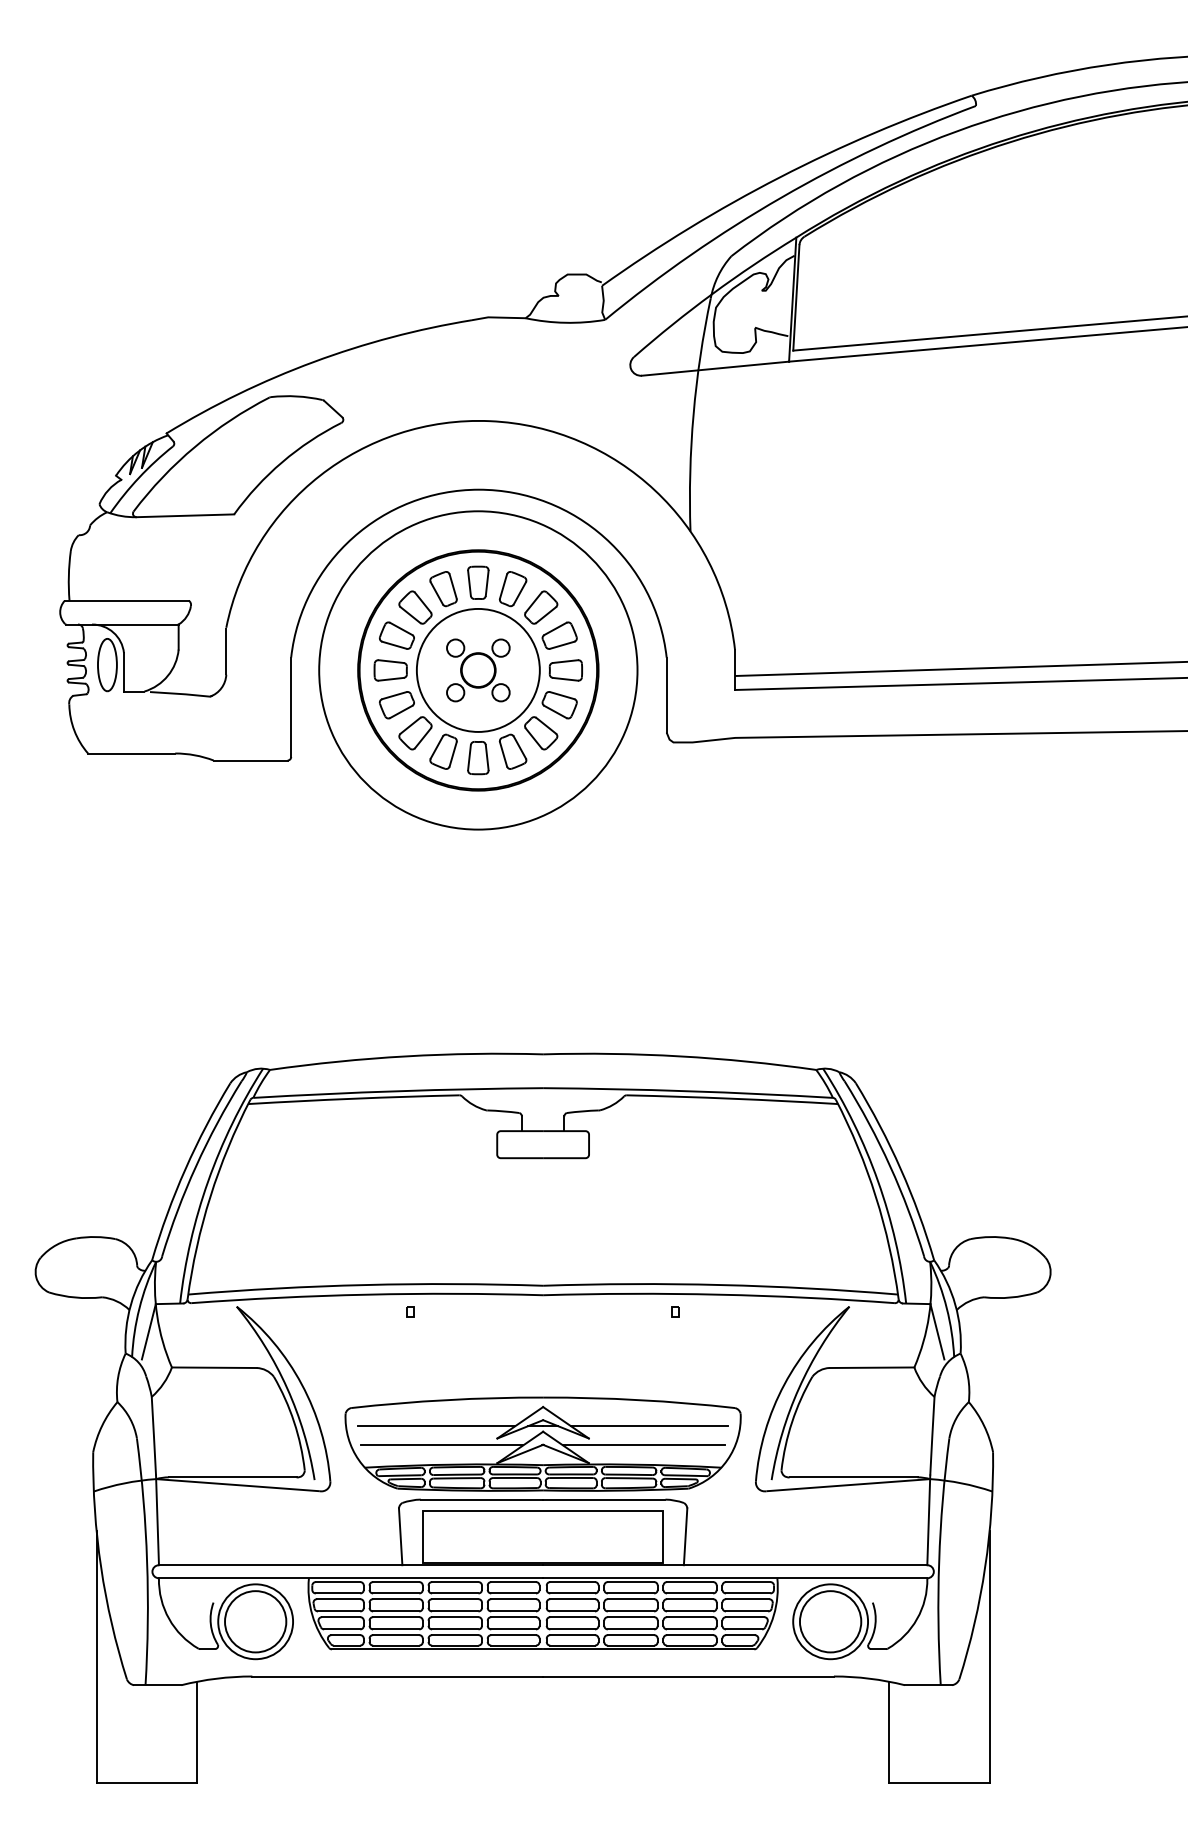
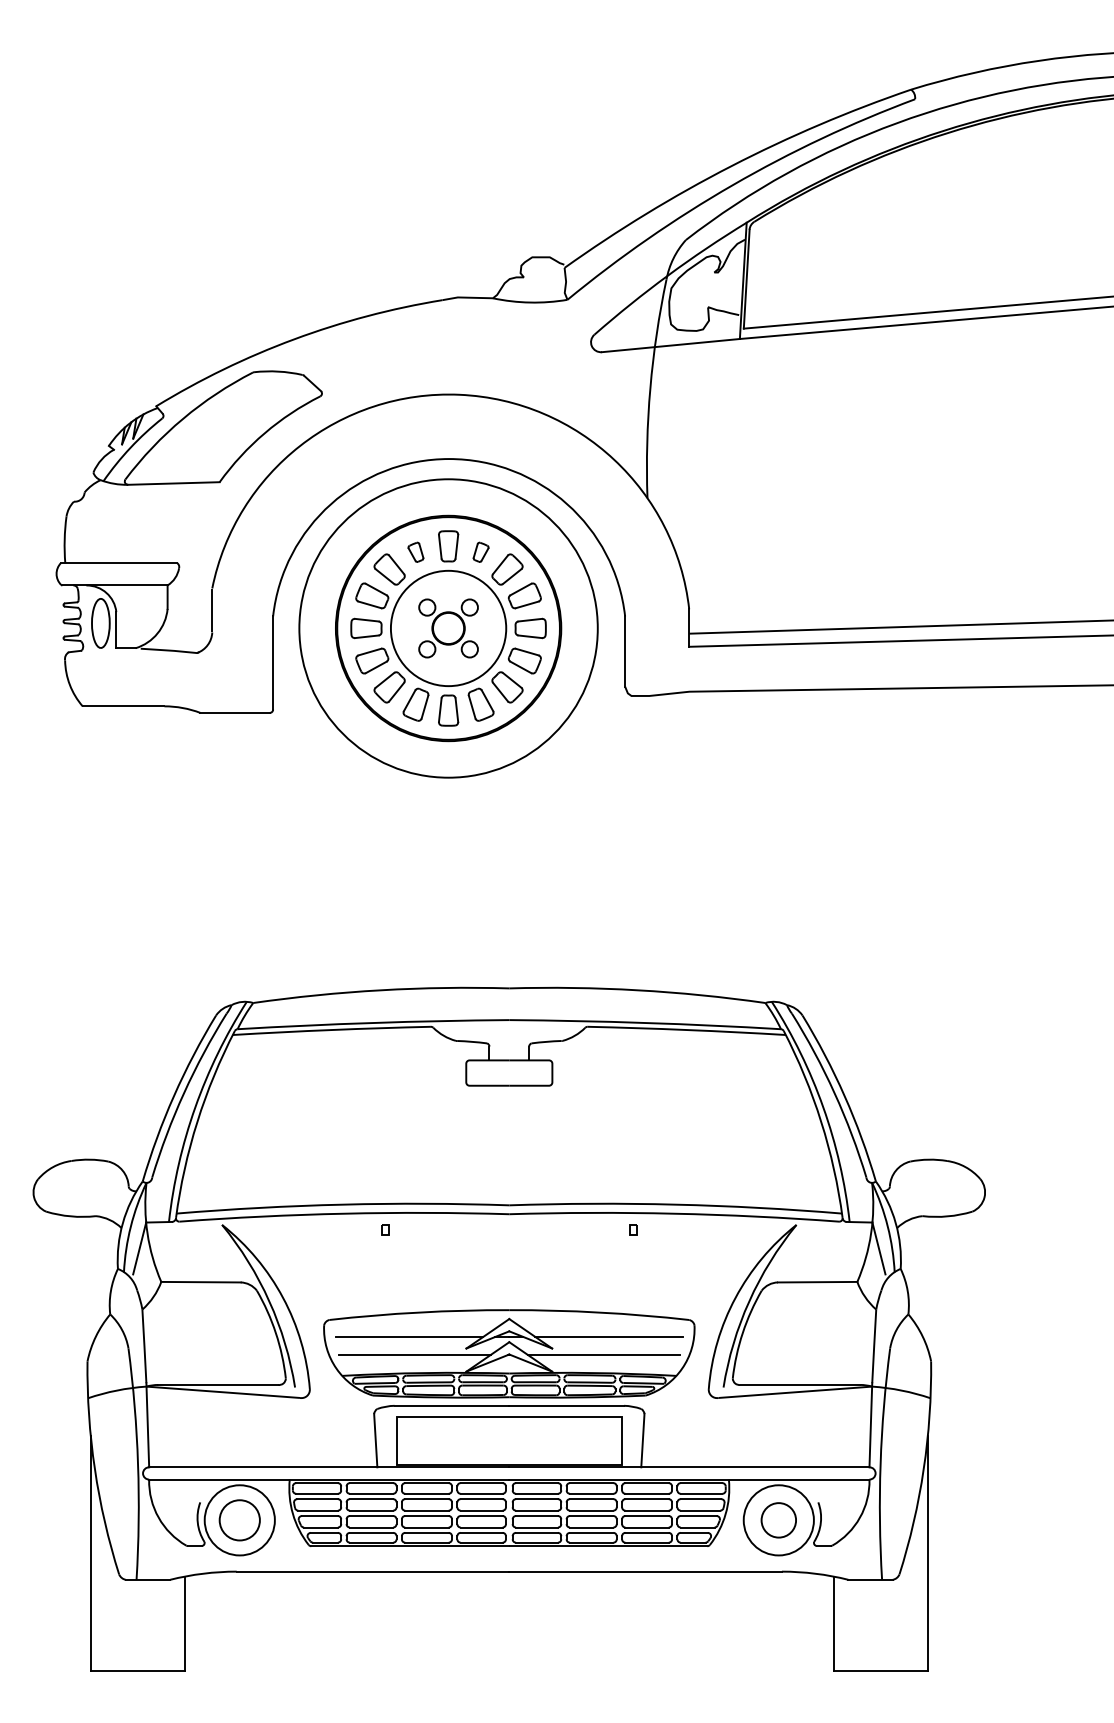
part: (443, 589) -> (415, 552), size x0.6
part: (512, 589) -> (480, 552), size x0.6
circle: (255, 1621) -> (239, 1520), size x0.7
circle: (830, 1621) -> (778, 1520), size x0.6

